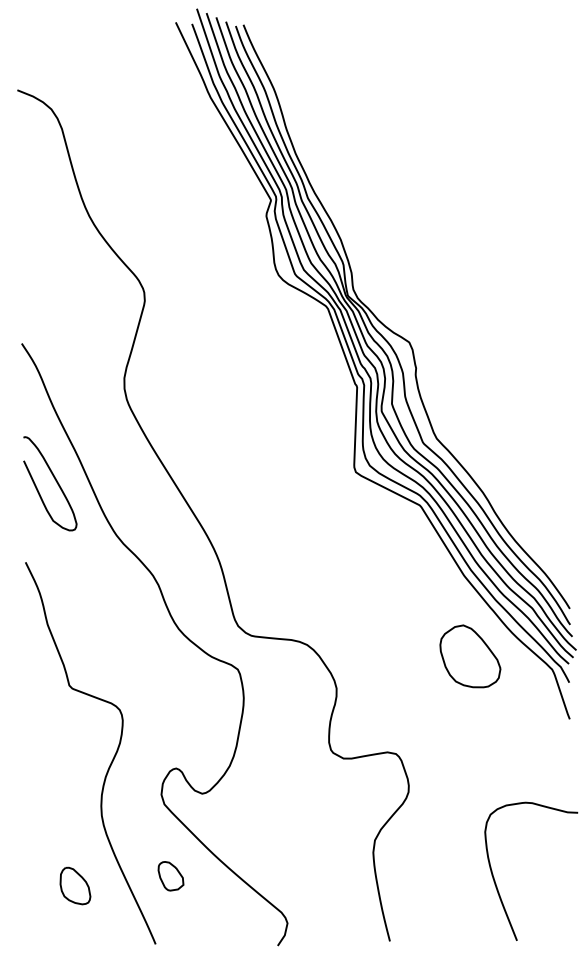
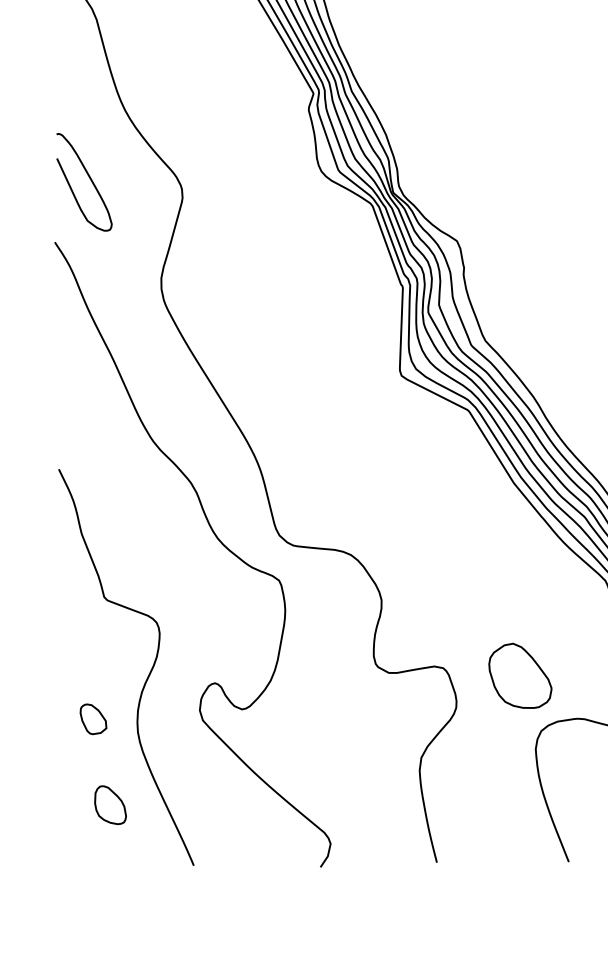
curve: (55, 481) -> (89, 179), moved
part: (470, 656) -> (520, 675), moved
part: (170, 876) -> (92, 719), moved

